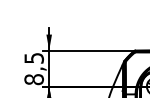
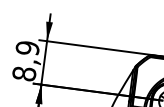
text: (33, 57) -> (27, 47), 8,5 -> 8,9

